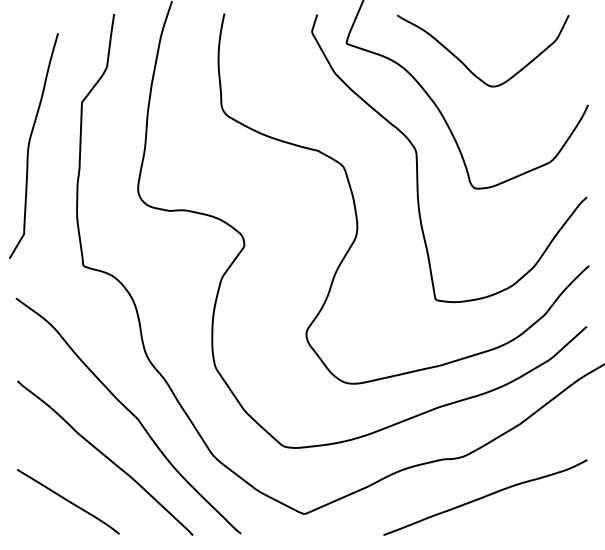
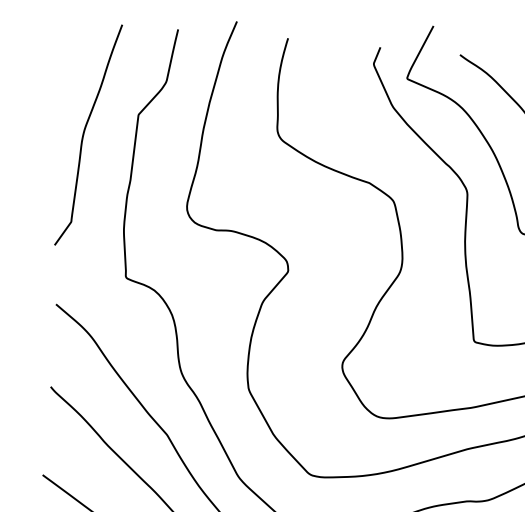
curve: (29, 145) -> (84, 134), moved

